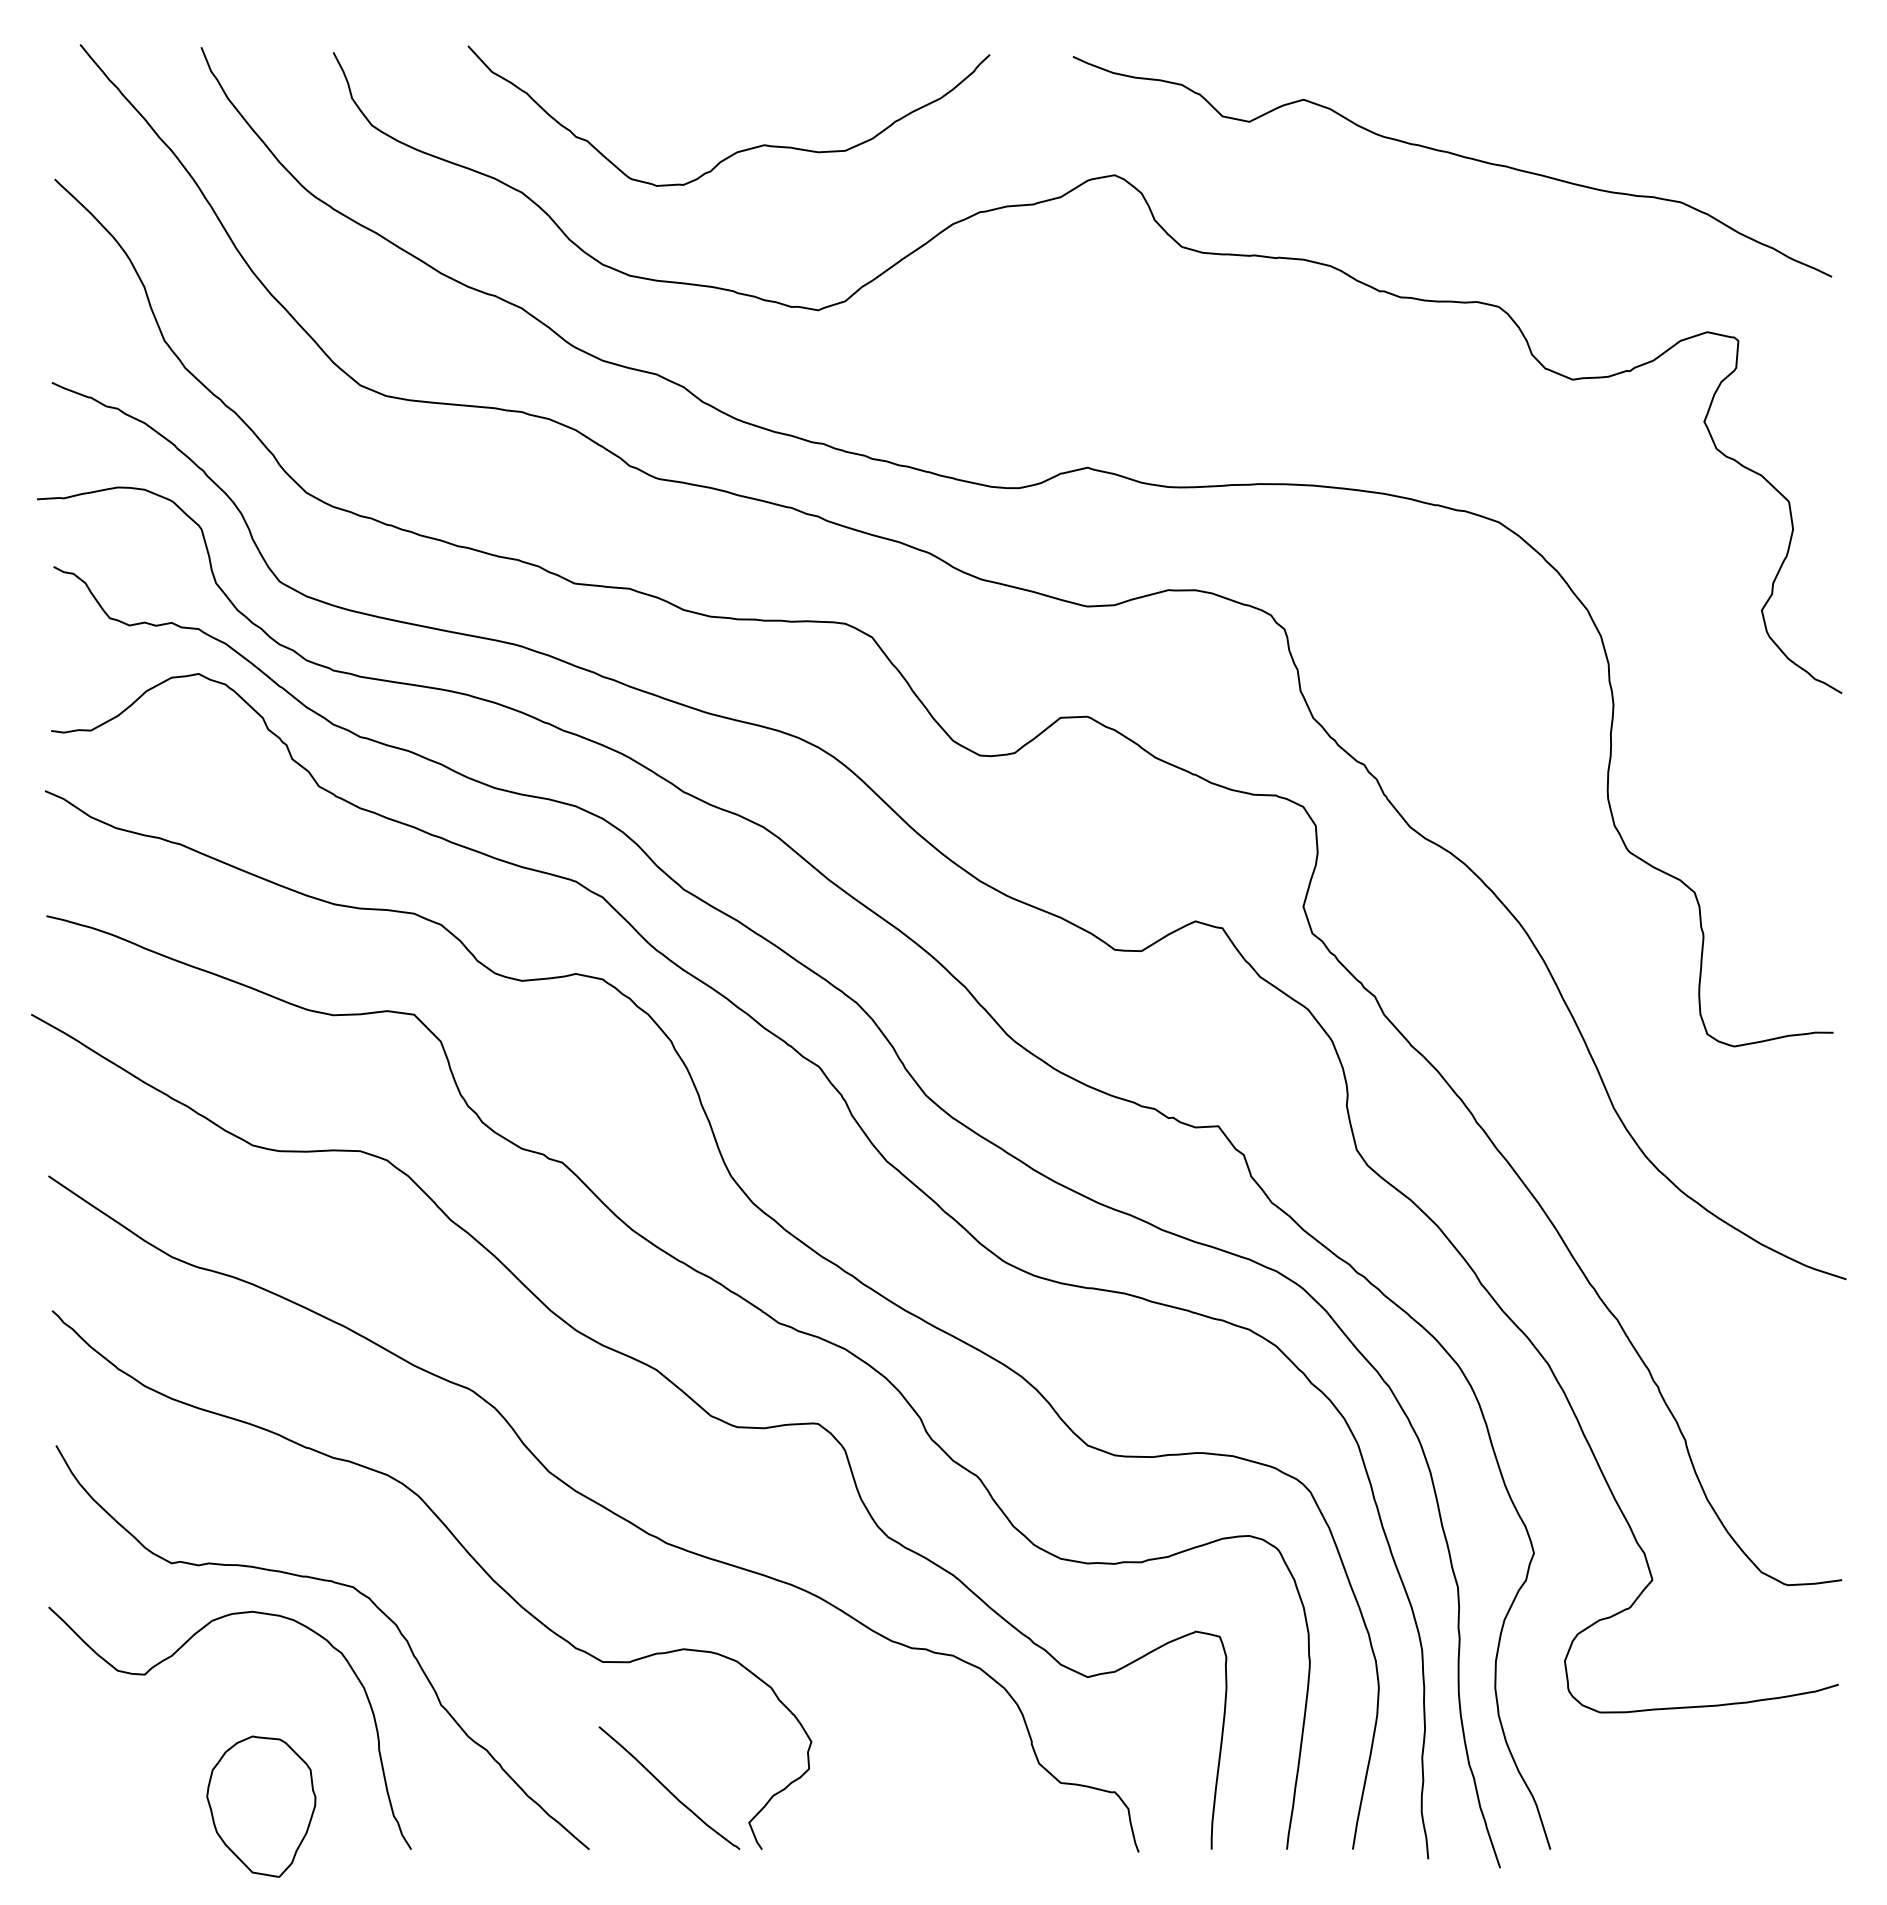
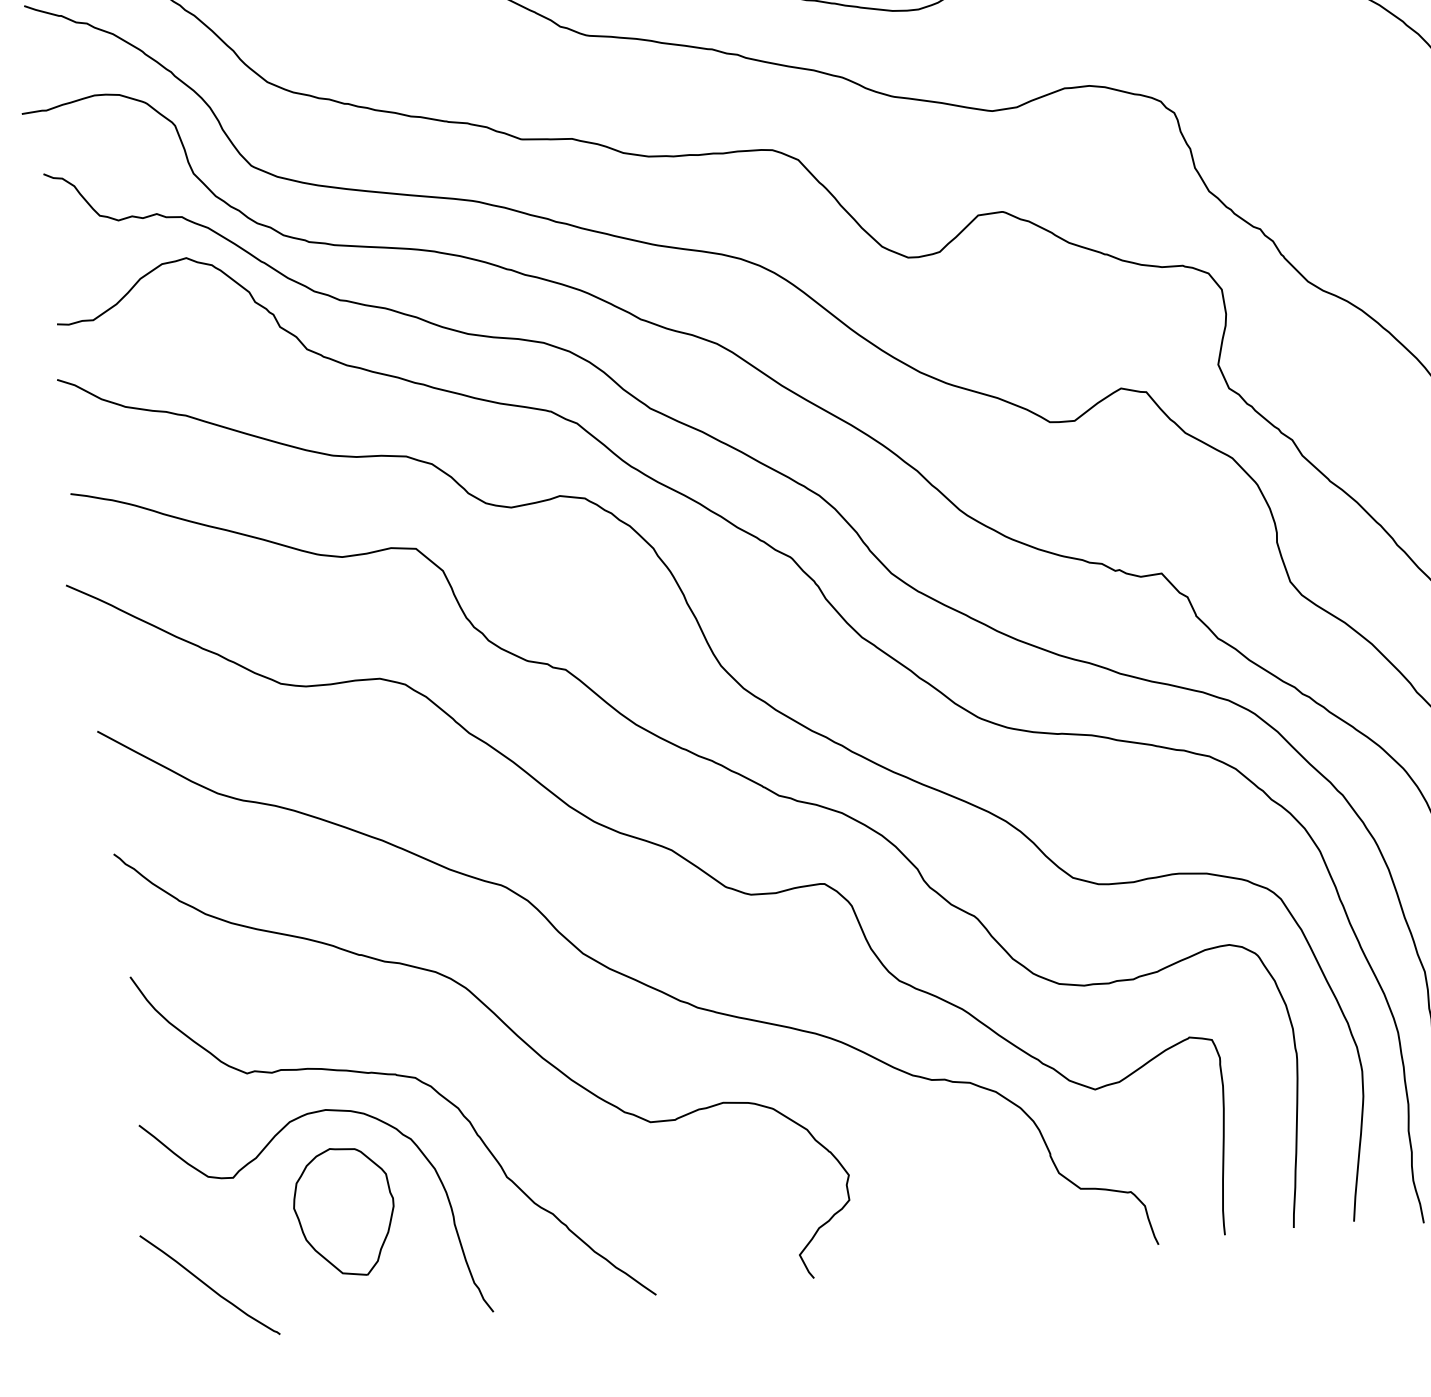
curve: (668, 1789) -> (209, 1286), moved
part: (261, 1806) -> (344, 1212), moved

